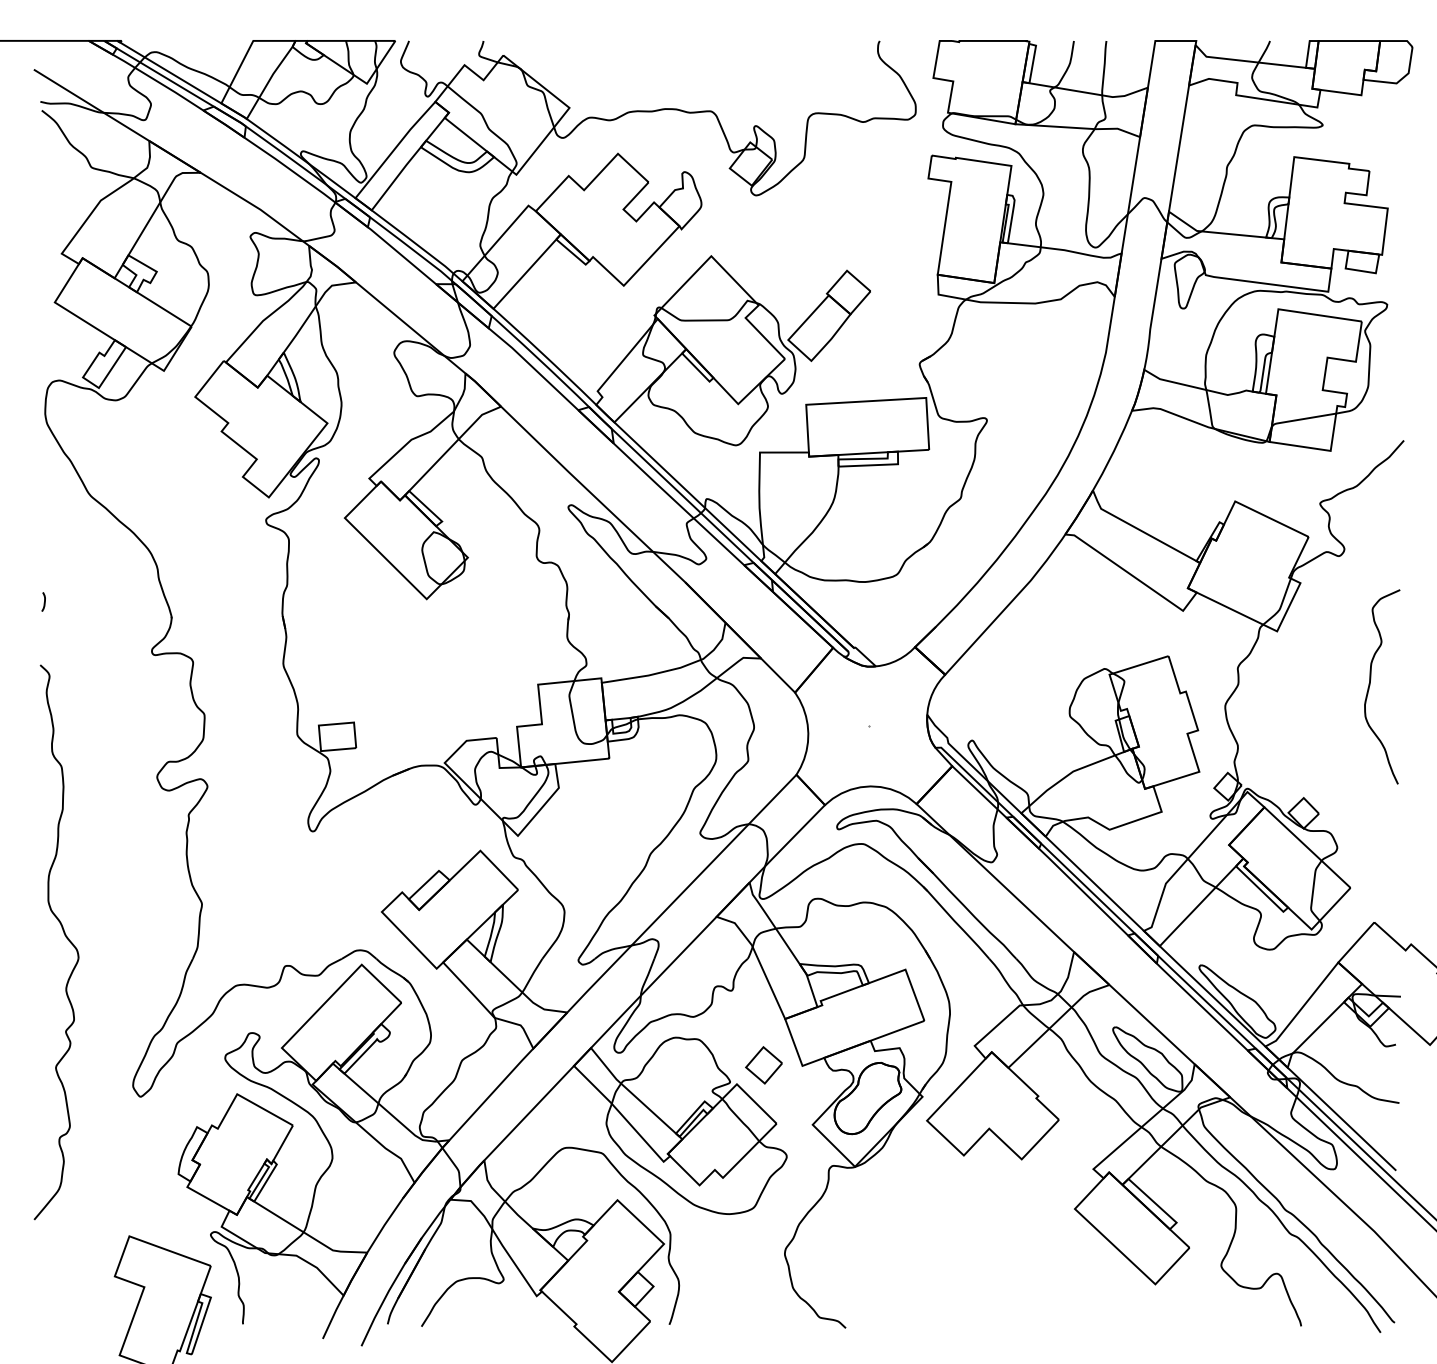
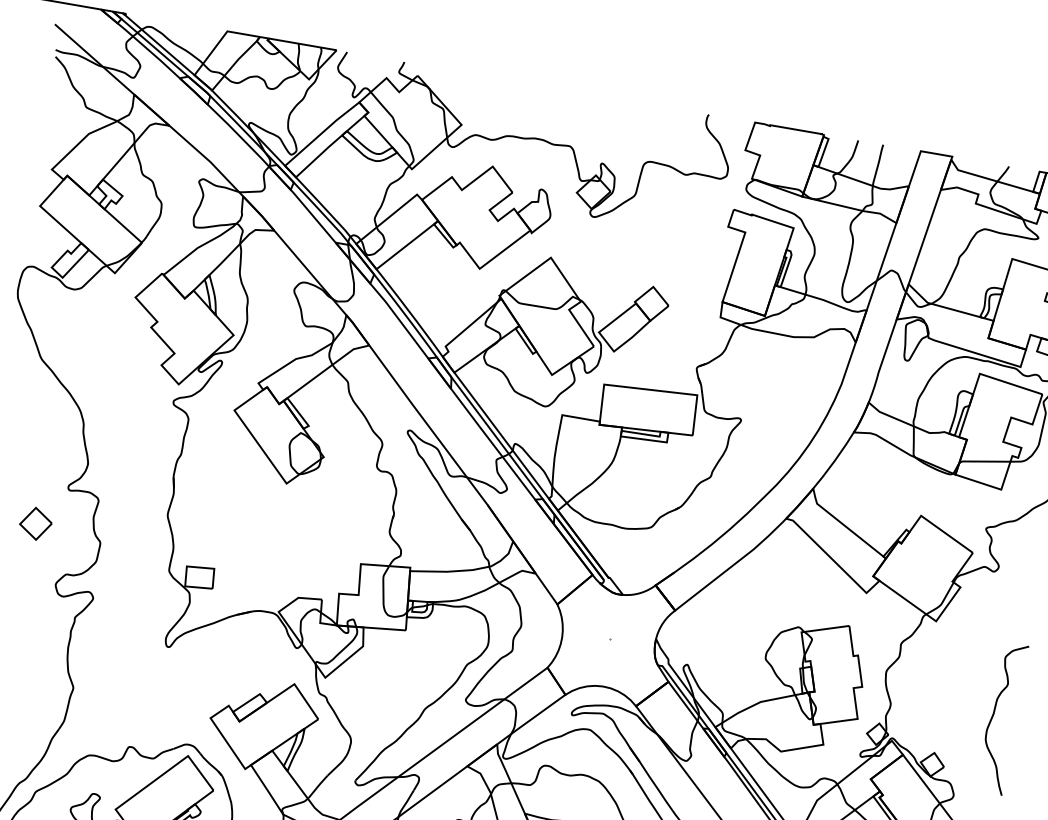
curve: (1370, 685) -> (993, 716), moved
part: (118, 704) -> (35, 523), added

